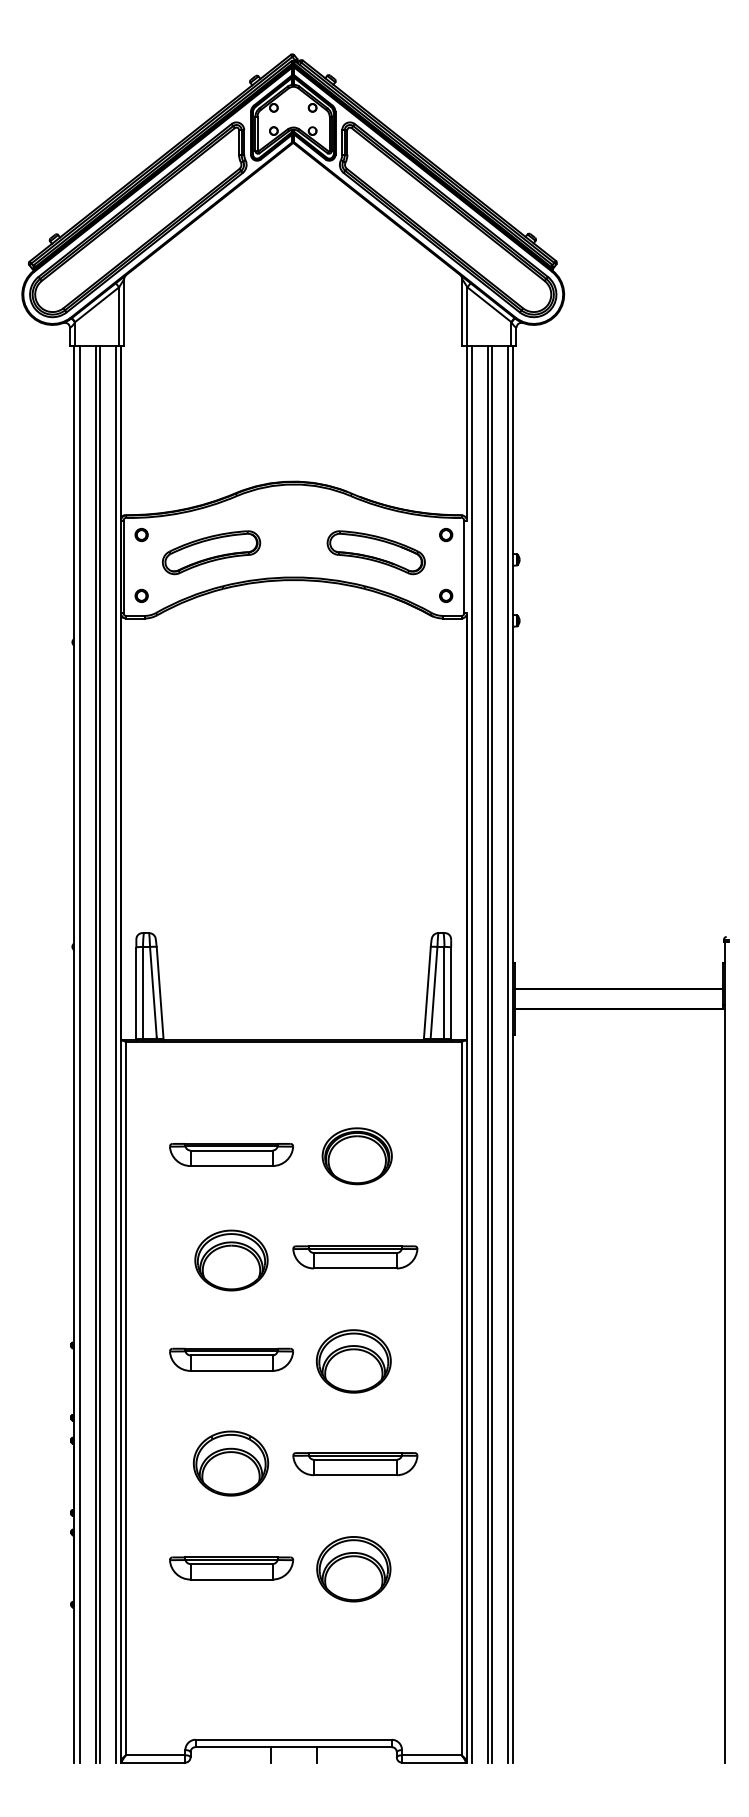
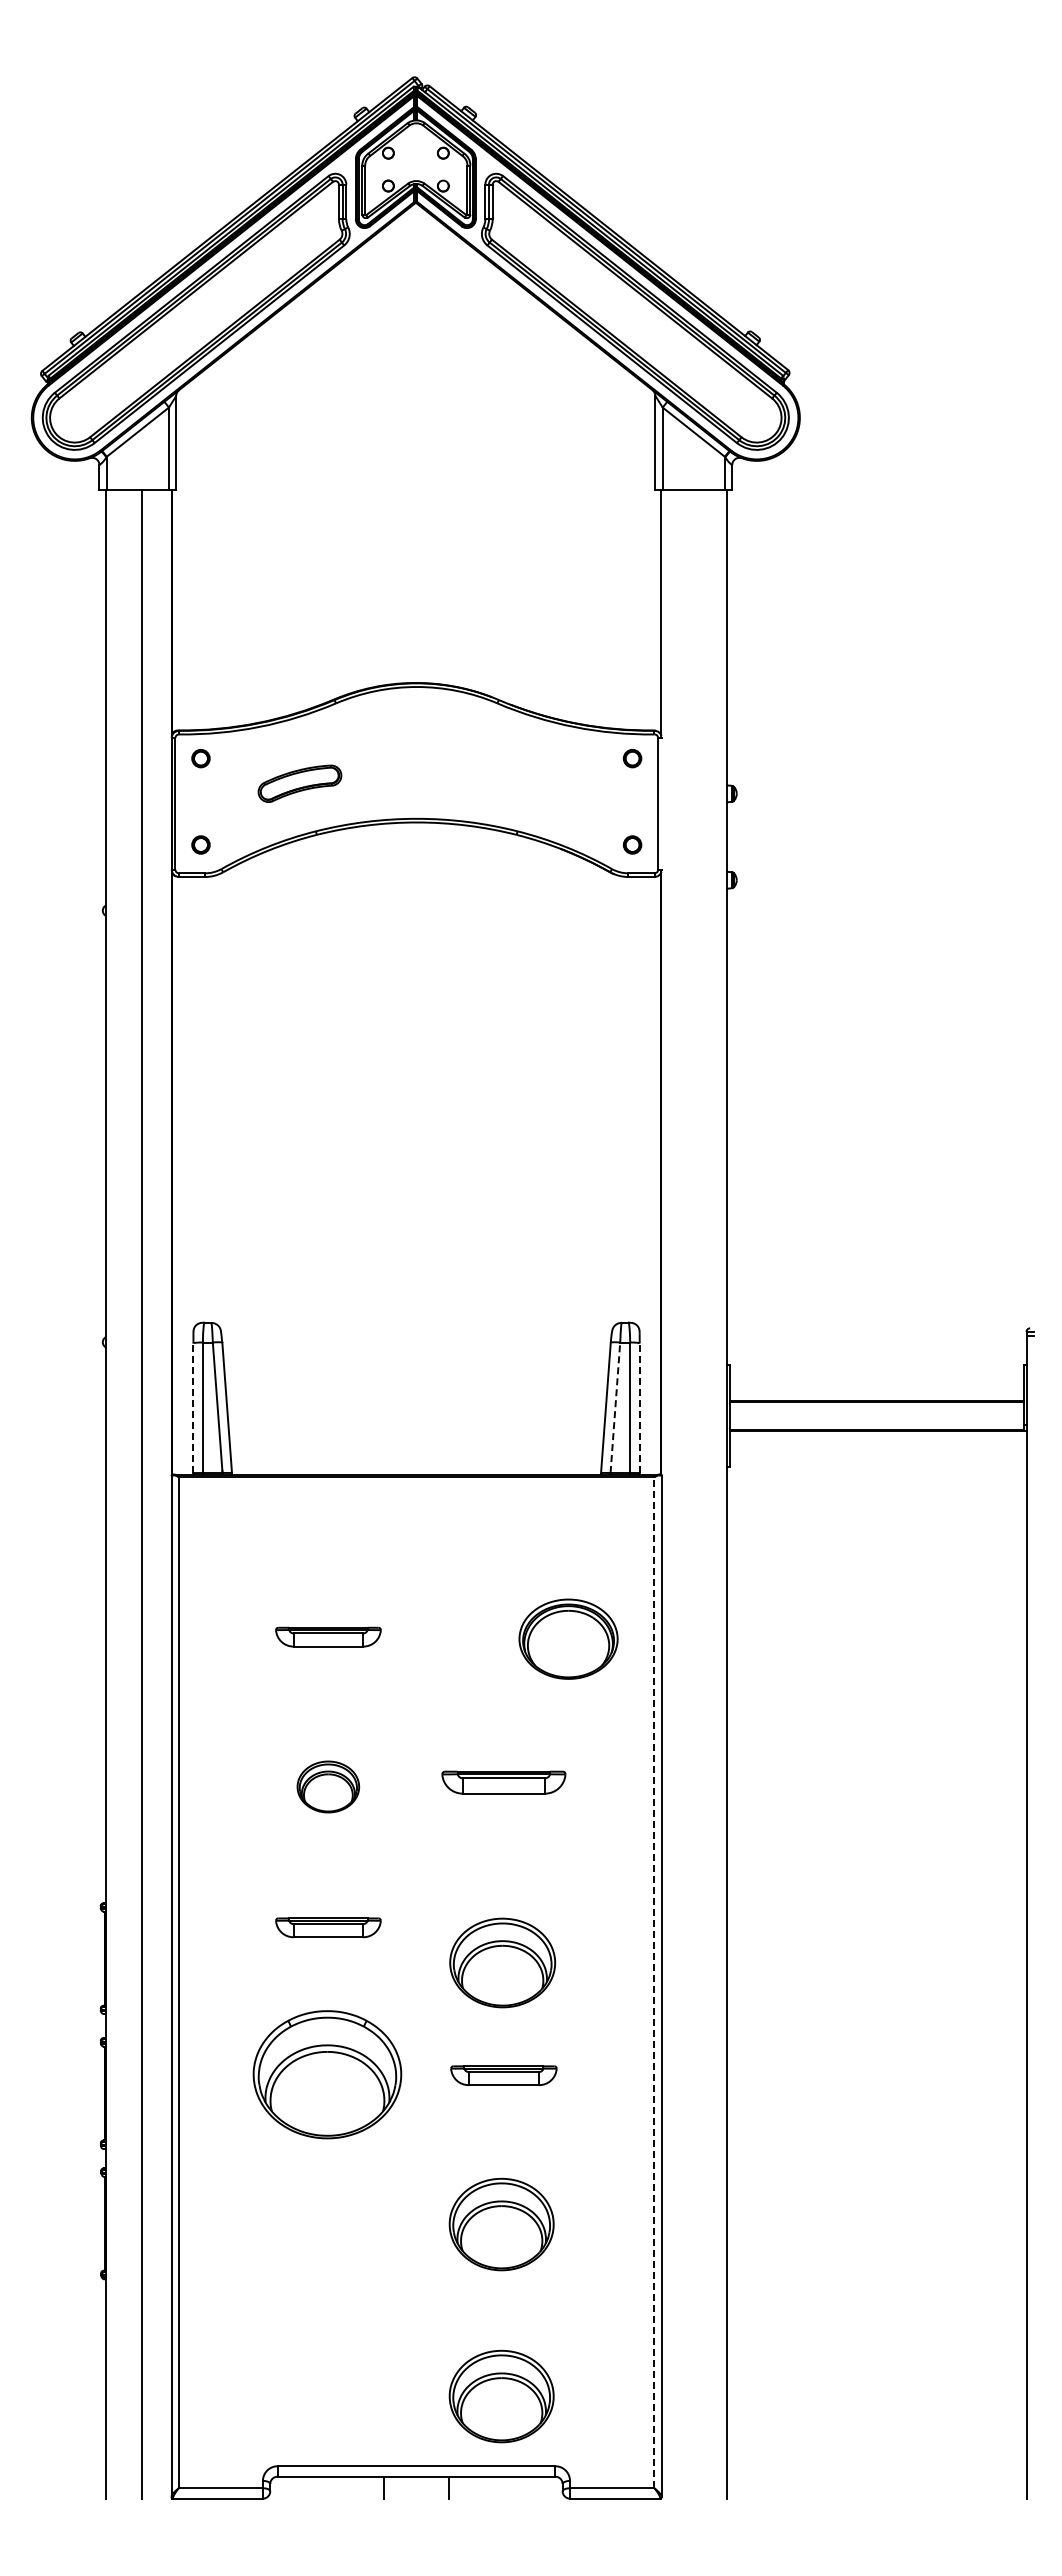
part: (211, 552) -> (299, 783), size x0.6
part: (376, 552) -> (533, 783), removed
line: (434, 992) -> (615, 1407), solid -> dashed
line: (136, 993) -> (193, 1408), solid -> dashed
line: (451, 993) -> (639, 1408), solid -> dashed
line: (79, 1054) -> (113, 1494), removed
line: (95, 1054) -> (135, 1494), removed
line: (115, 1054) -> (164, 1494), removed
line: (471, 1054) -> (668, 1494), removed
line: (487, 1054) -> (691, 1494), removed
line: (491, 1054) -> (697, 1494), removed
line: (507, 1054) -> (719, 1494), removed
part: (231, 1154) -> (328, 1636), size x0.6
part: (357, 1155) -> (568, 1638), moved
part: (355, 1257) -> (503, 1782), size x0.7
part: (231, 1260) -> (328, 1786), size x0.6
part: (231, 1359) -> (328, 1927), size x0.6
part: (353, 1361) -> (502, 1962), moved
line: (461, 1398) -> (654, 1982), solid -> dashed
part: (230, 1463) -> (327, 2074), size x1.4
part: (355, 1464) -> (503, 2075), size x0.6
part: (231, 1568) -> (328, 2223), removed
part: (353, 1690) -> (501, 2396), added

